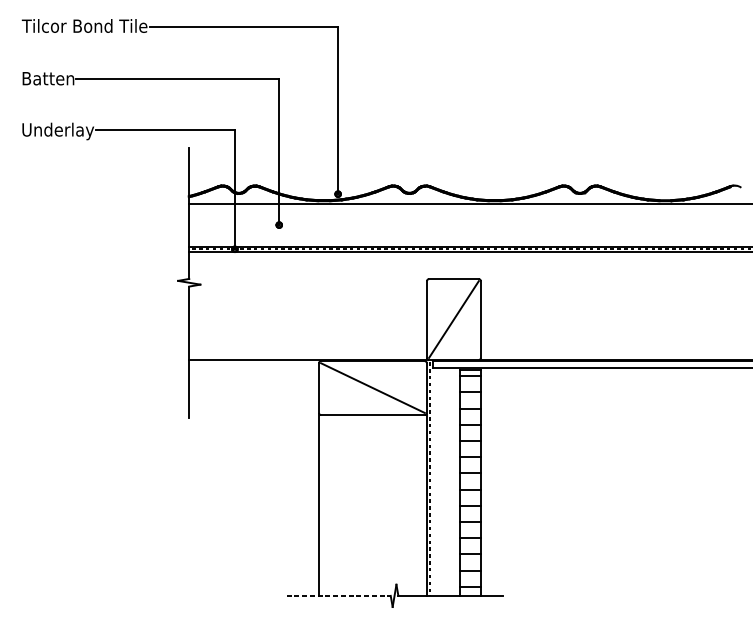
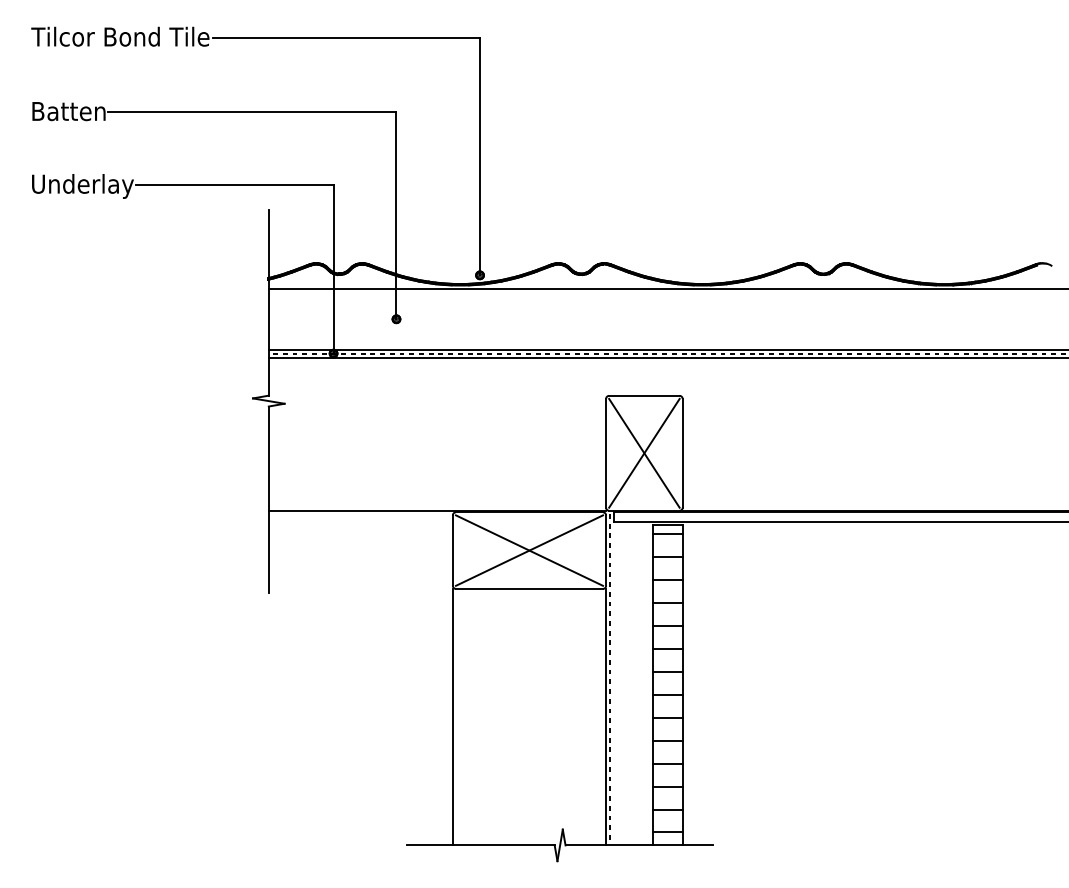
line: (454, 318) -> (644, 452), added
line: (372, 388) -> (529, 550), added
line: (338, 595) -> (480, 845), dashed -> solid

